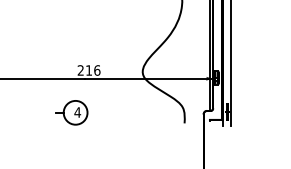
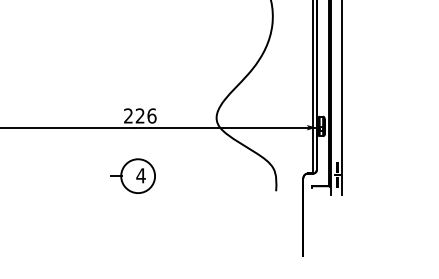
text: (88, 70) -> (139, 115), 216 -> 226
part: (71, 112) -> (132, 175), moved

